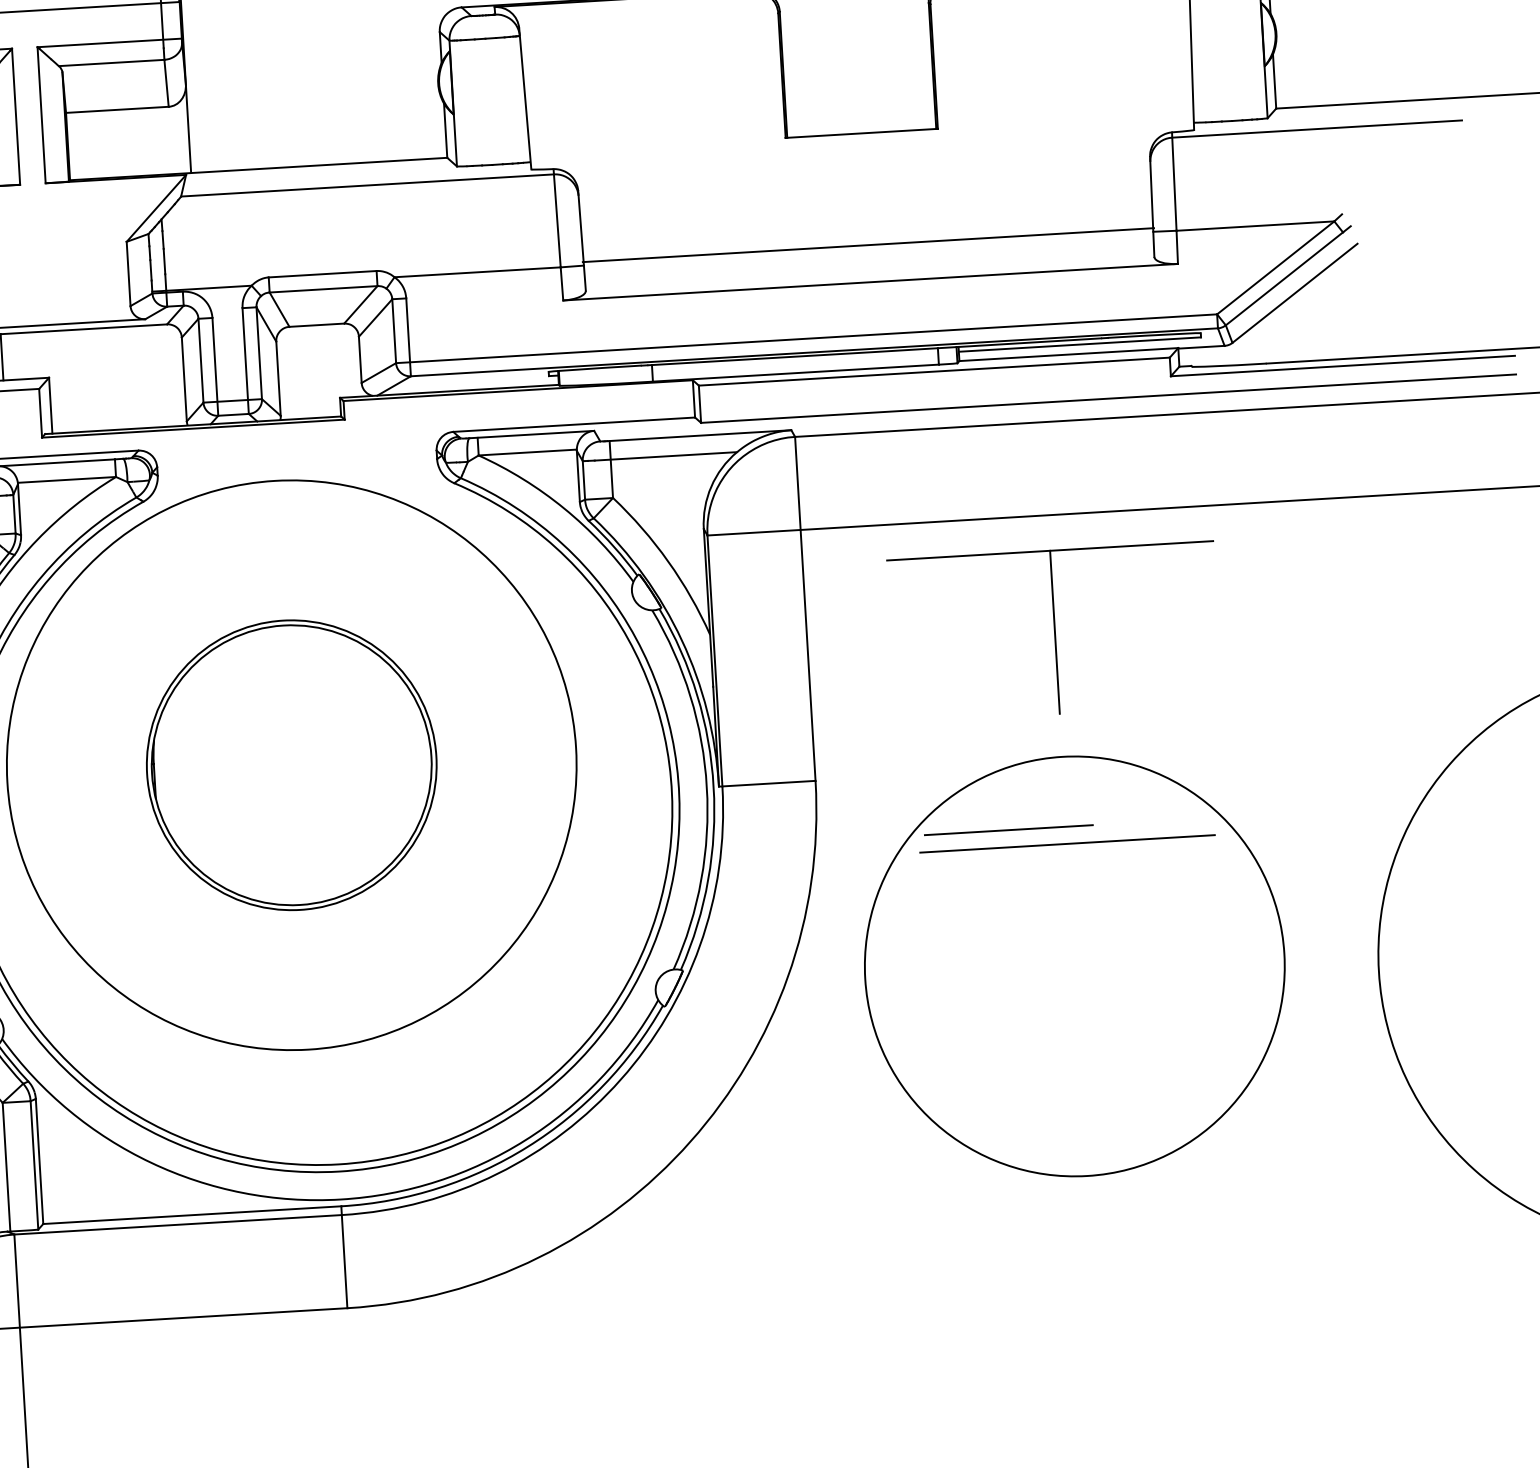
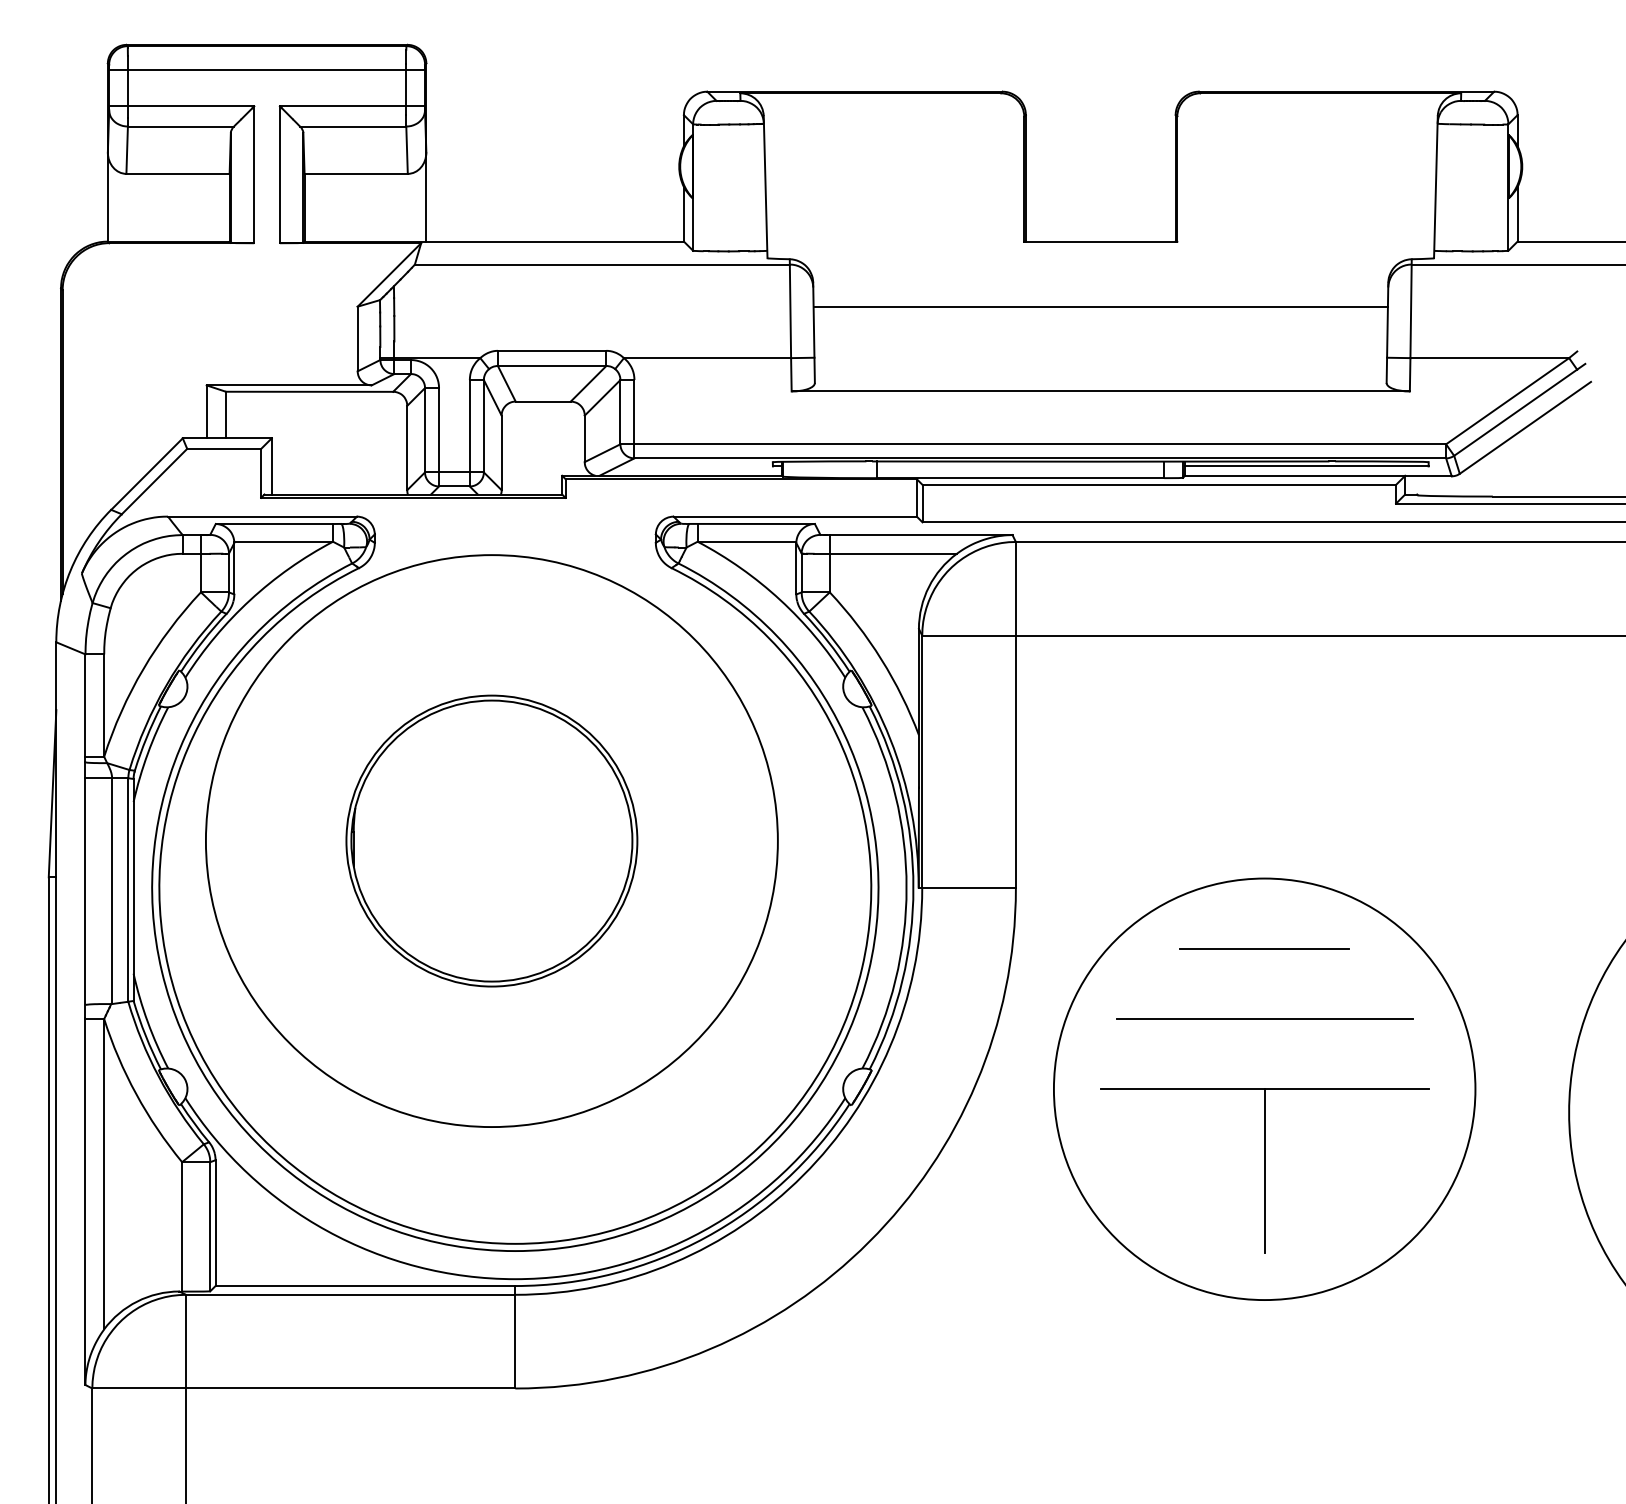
line: (868, 245) -> (1100, 307), moved
part: (1054, 631) -> (1264, 1170), moved
line: (1008, 829) -> (1264, 948), moved
line: (1067, 843) -> (1264, 1018), moved

